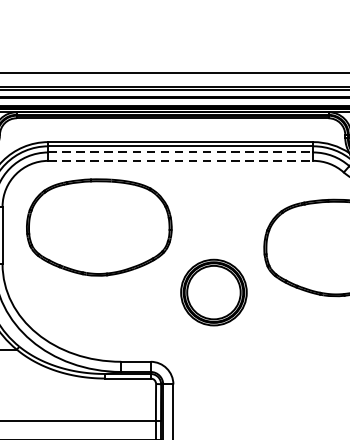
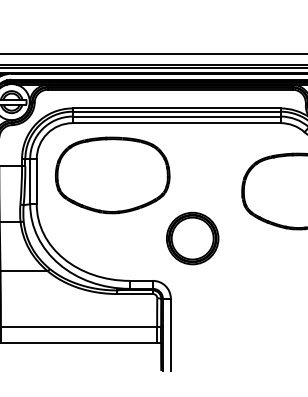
line: (180, 152) -> (176, 116), dashed -> solid
line: (180, 161) -> (176, 123), dashed -> solid
part: (213, 292) -> (192, 238), moved

